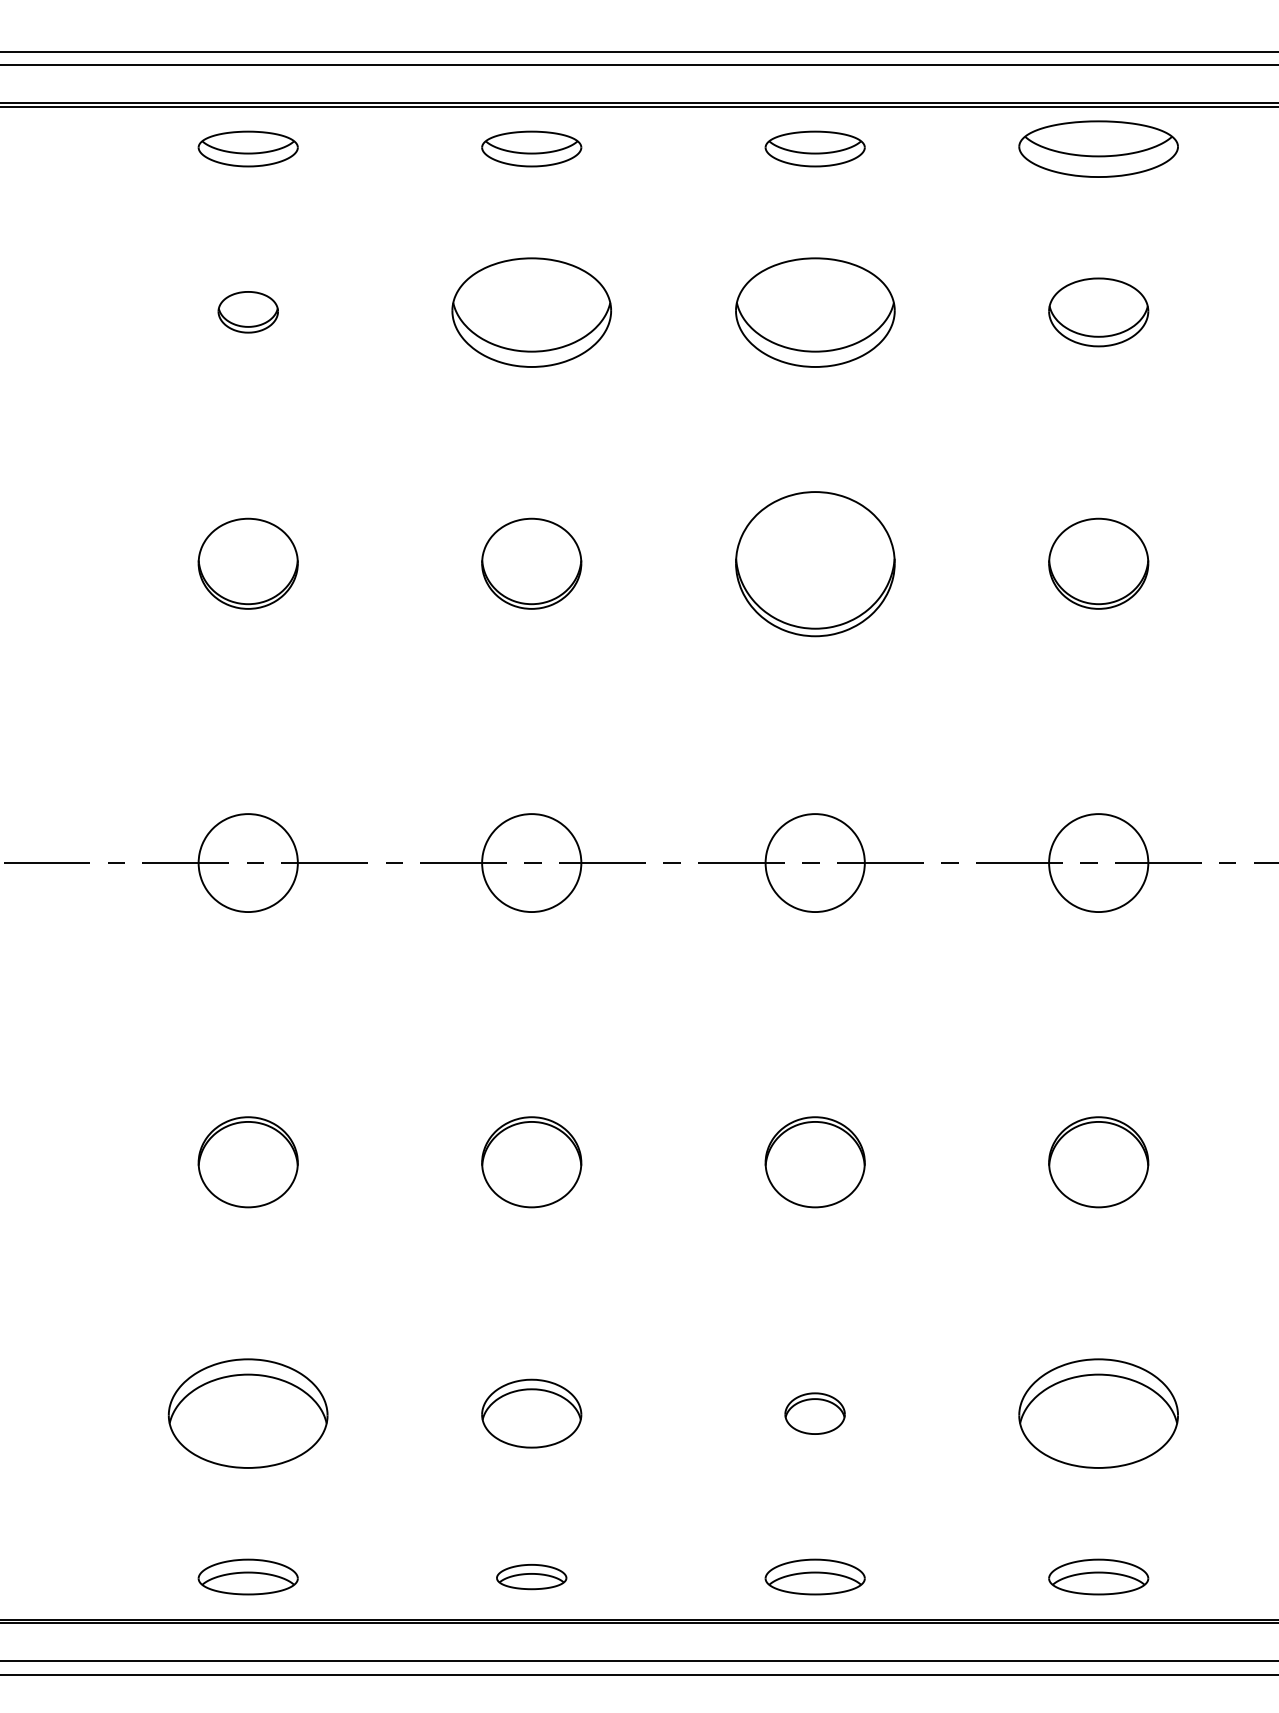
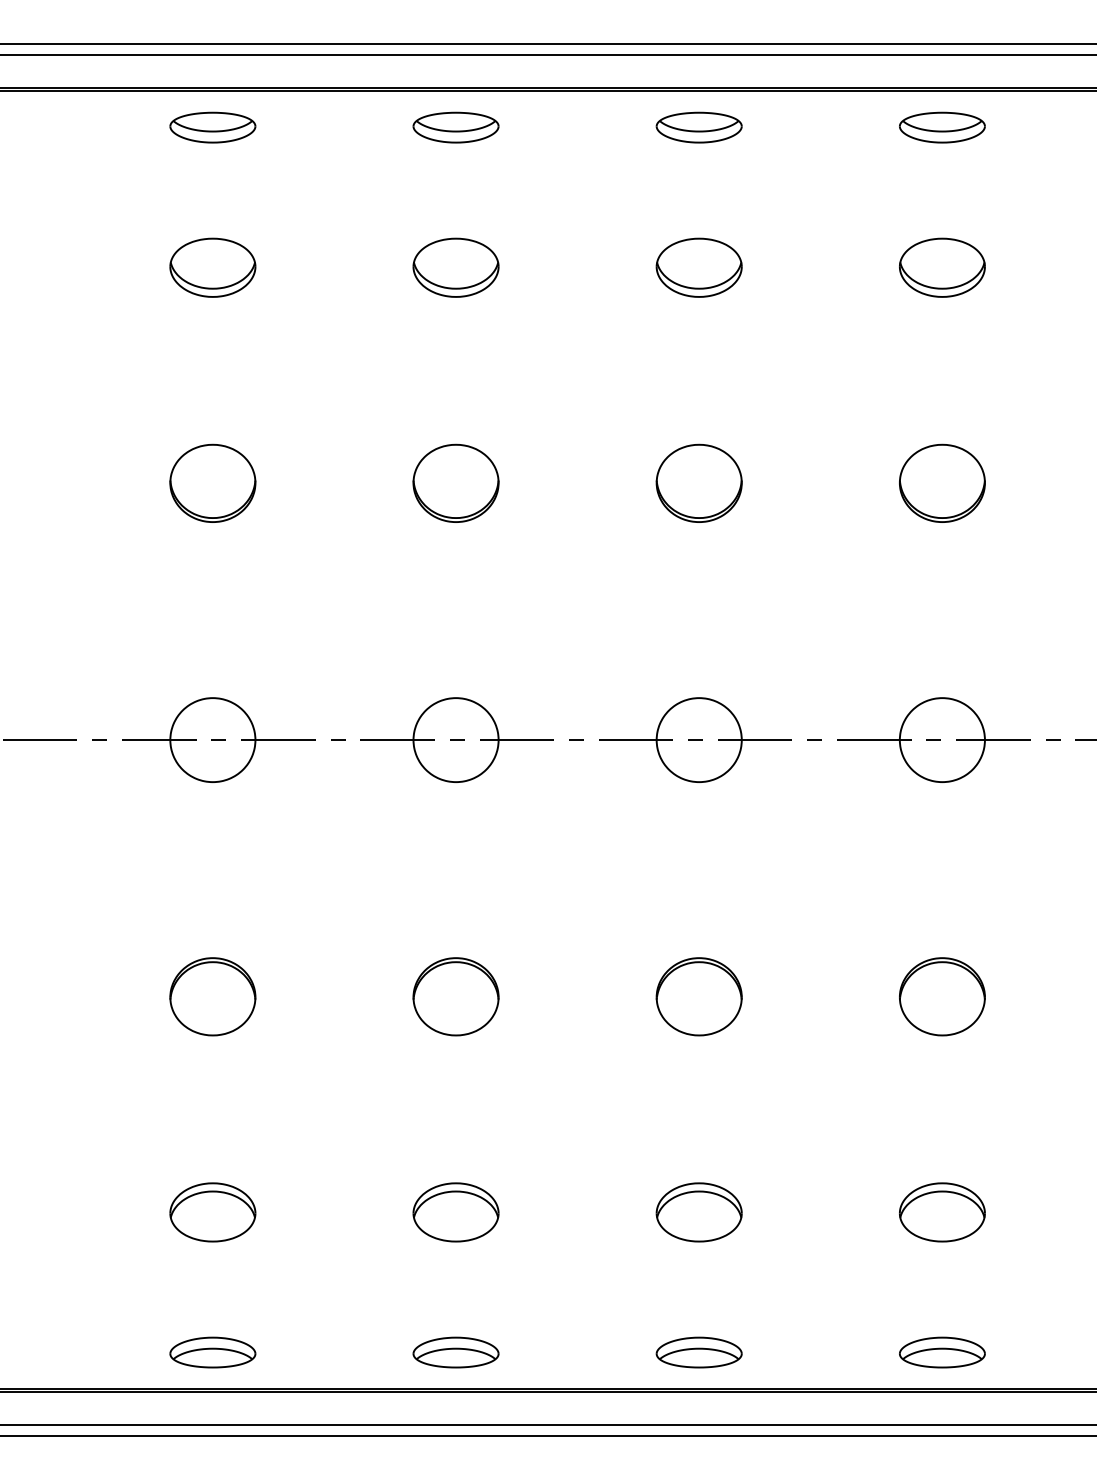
part: (1098, 148) -> (942, 127), size x0.62
part: (247, 312) -> (212, 267), size x1.67
part: (531, 312) -> (455, 267), size x0.62
part: (814, 312) -> (698, 267), size x0.62
part: (814, 562) -> (698, 482), size x0.62
part: (247, 1413) -> (212, 1212), size x0.62
part: (814, 1413) -> (698, 1212), size x1.67
part: (1098, 1413) -> (942, 1212), size x0.62
part: (531, 1576) -> (455, 1352), size x1.43

